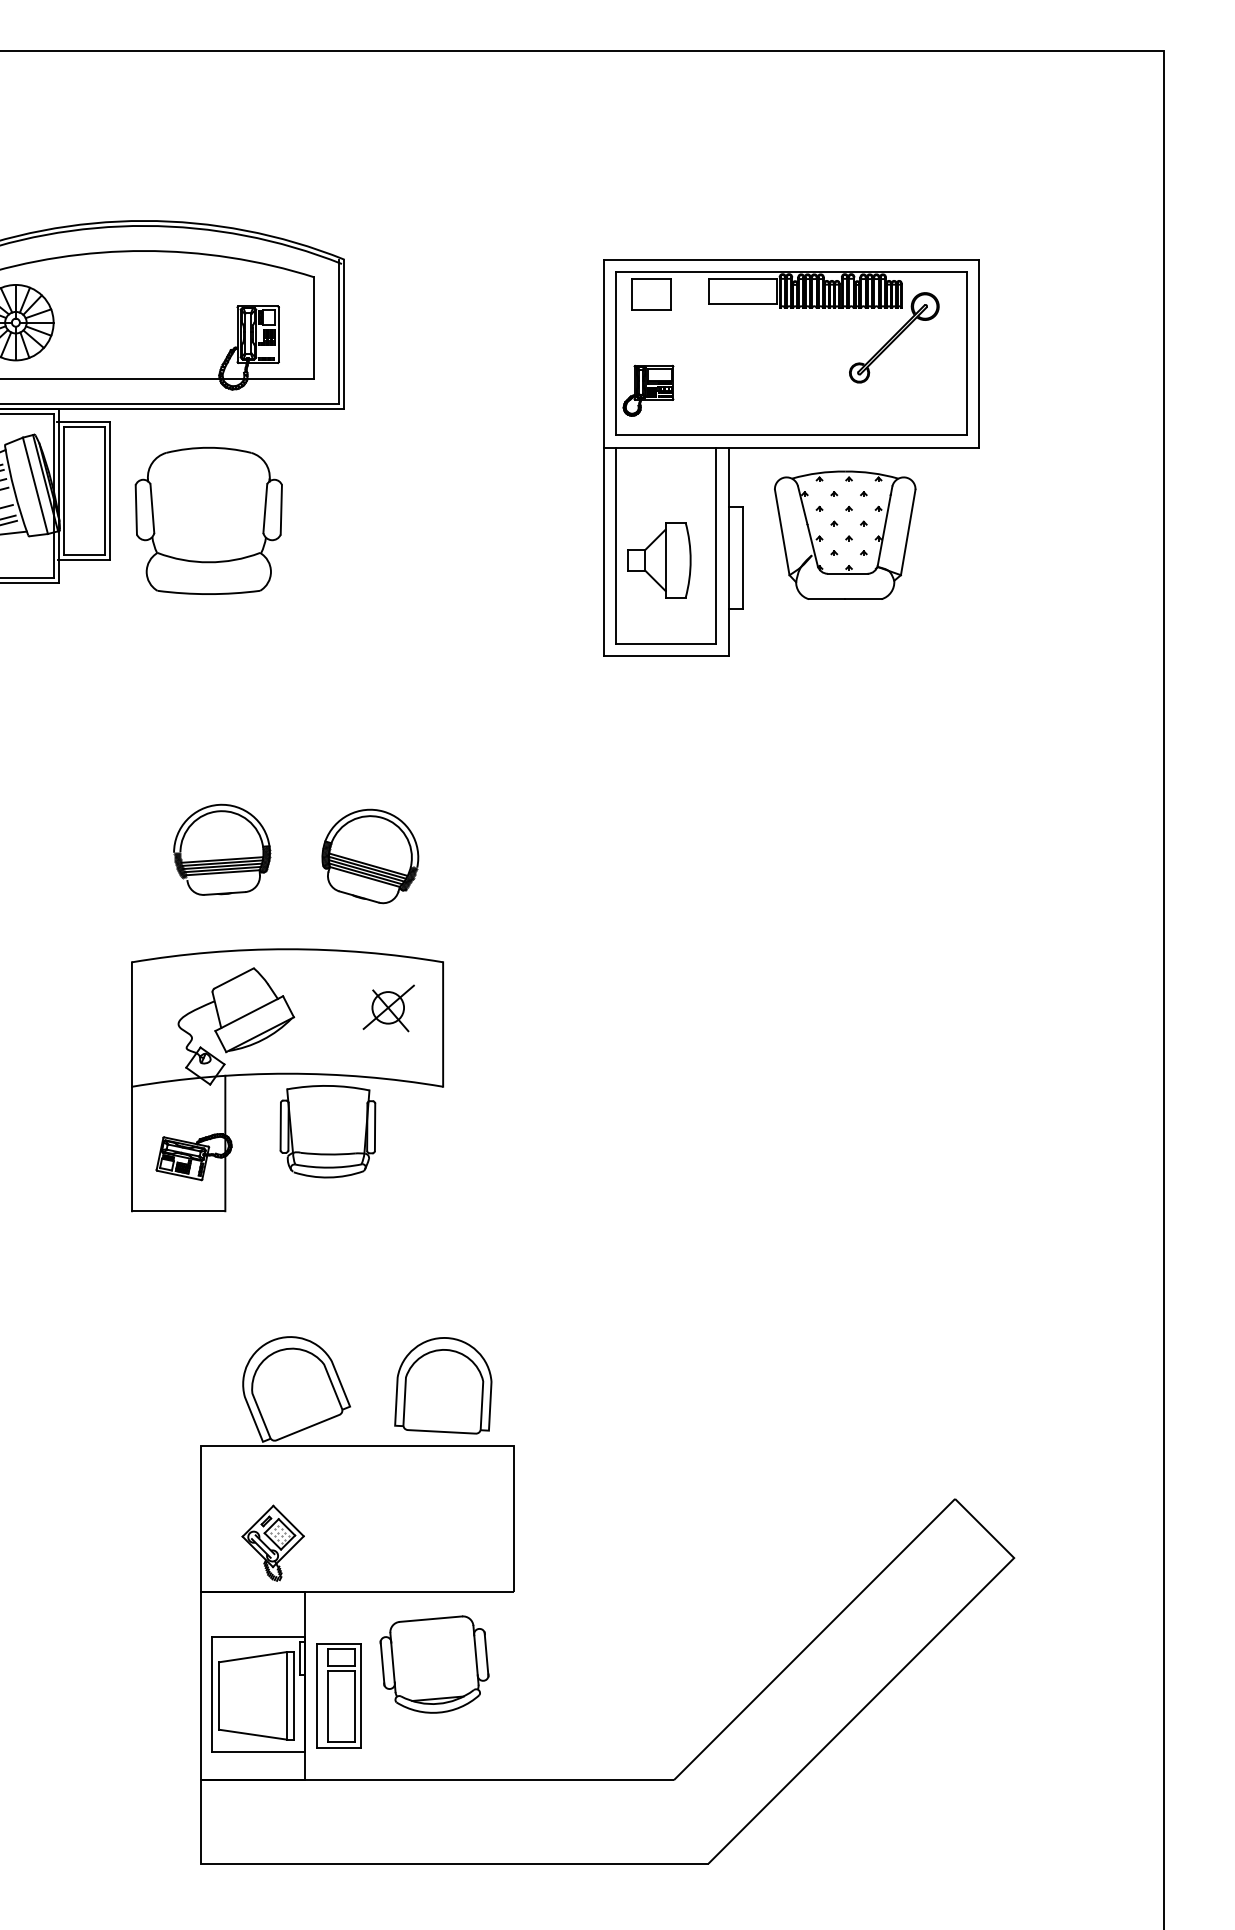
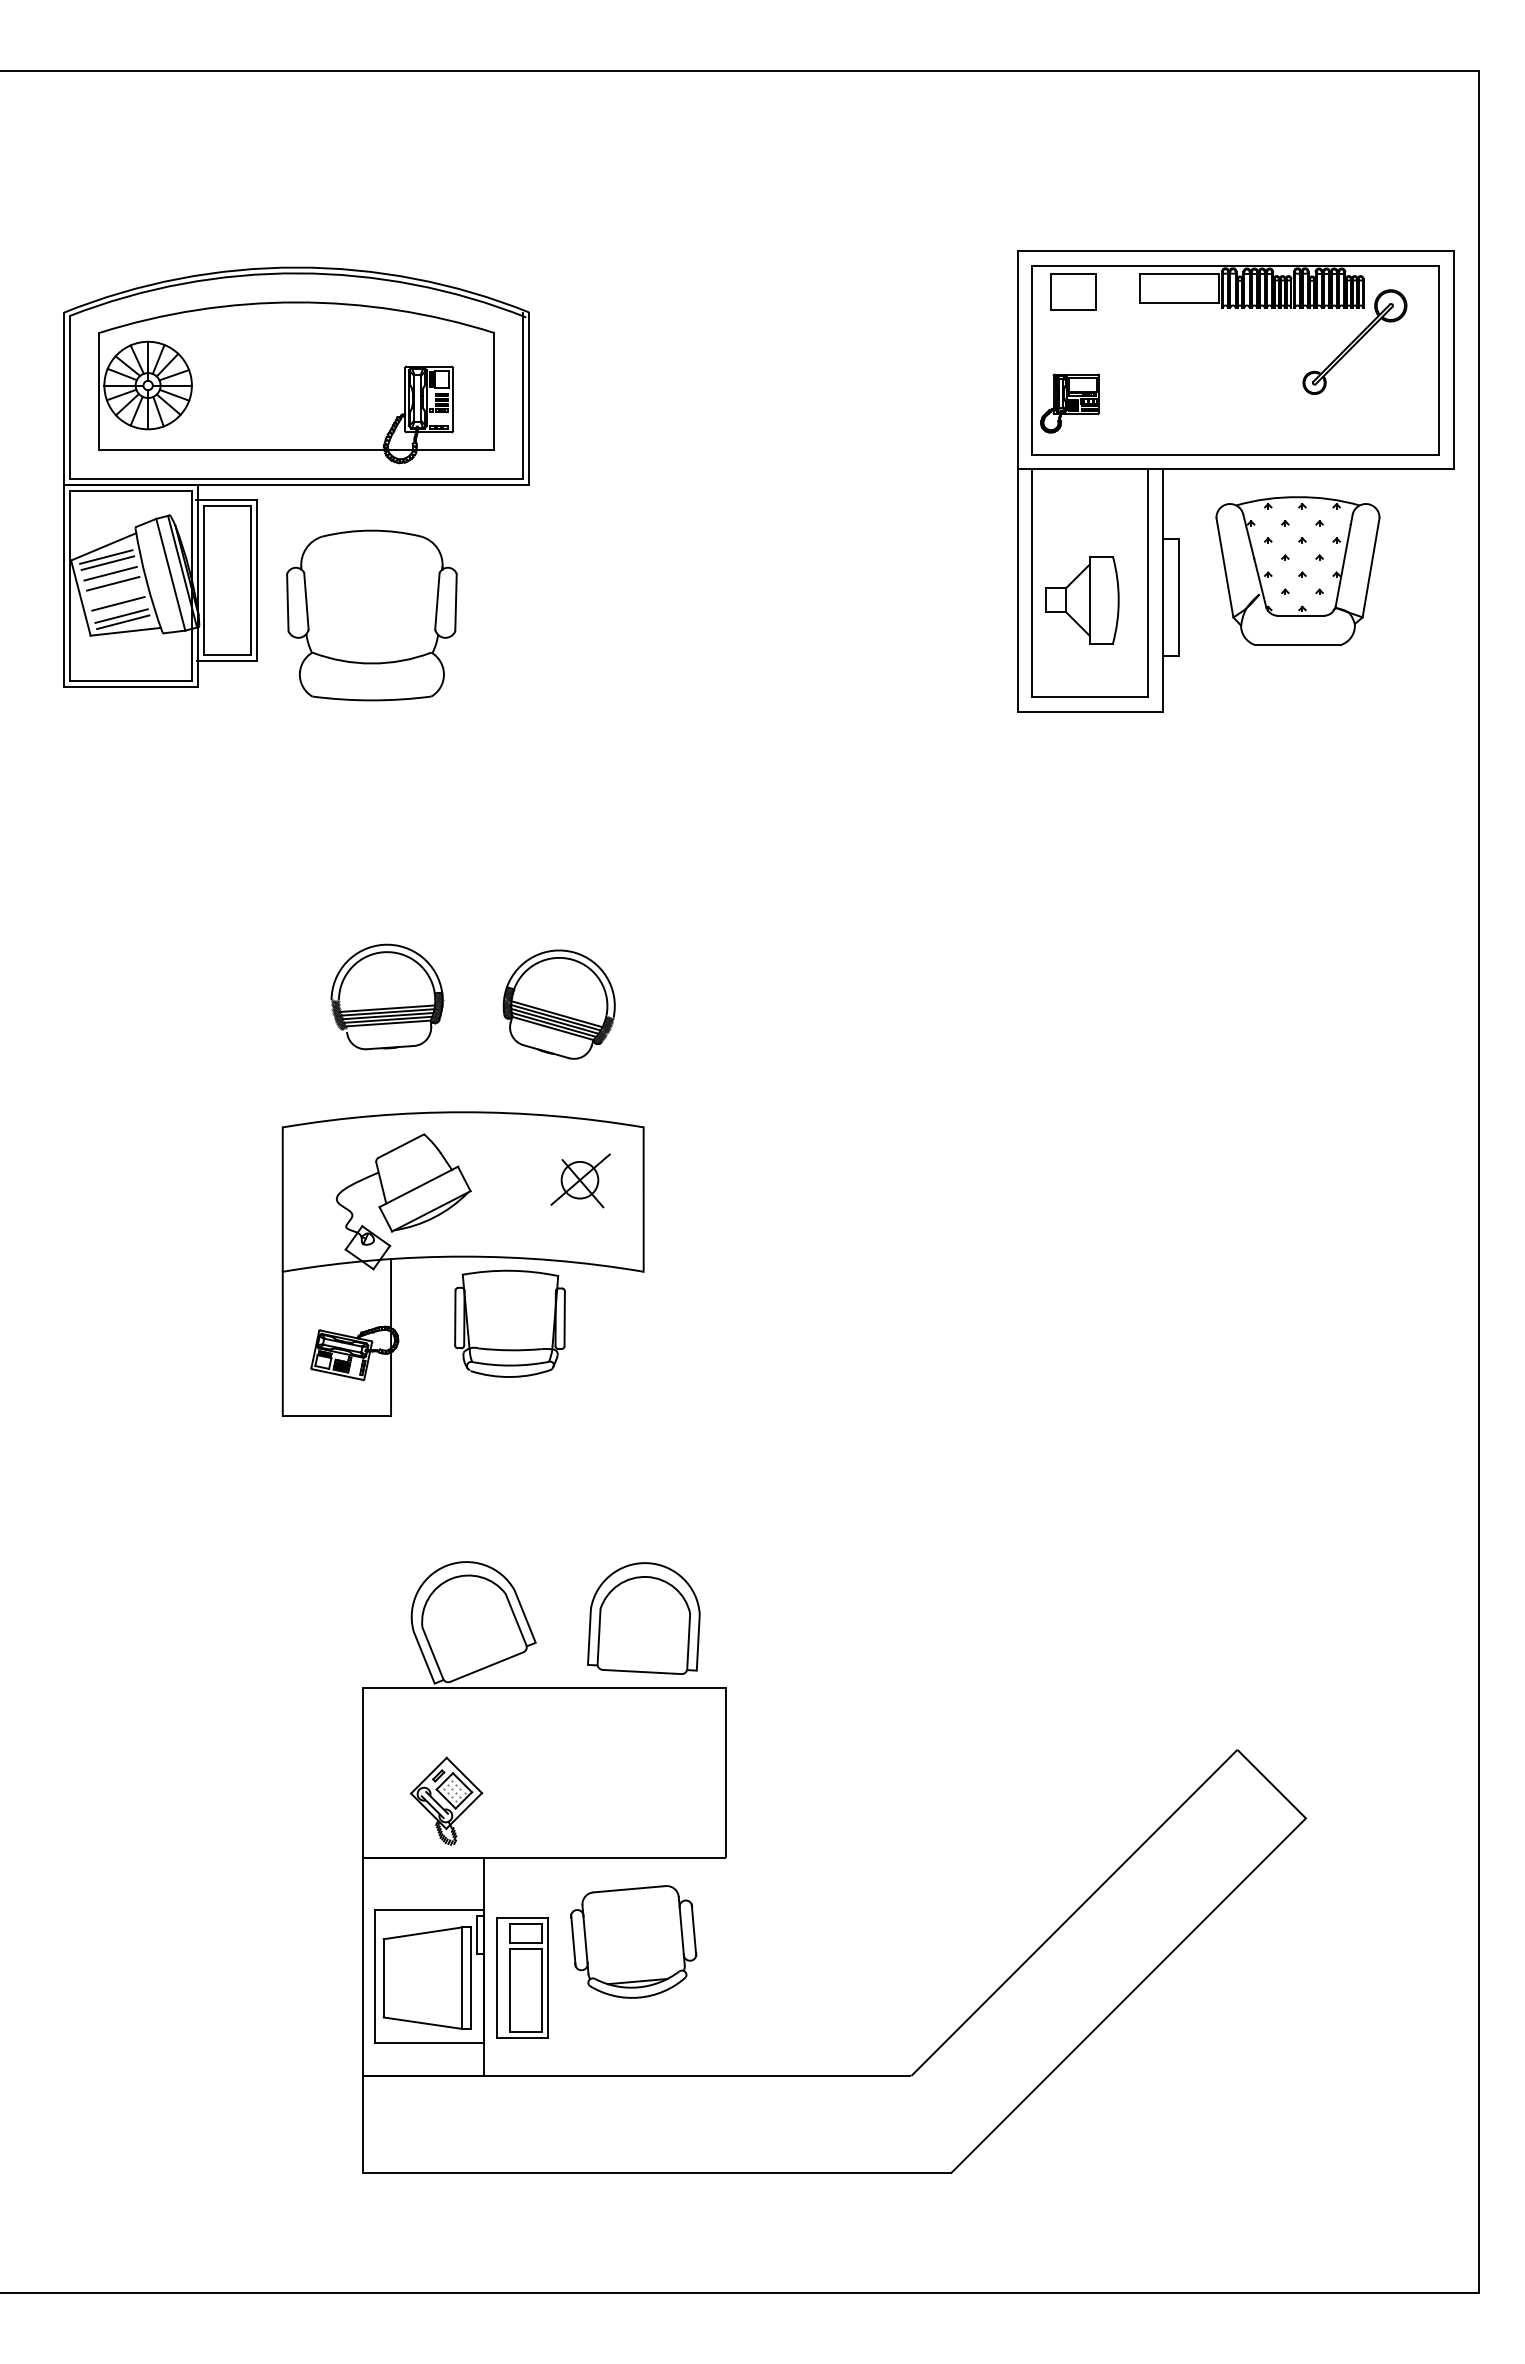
part: (791, 447) -> (1235, 469), moved

